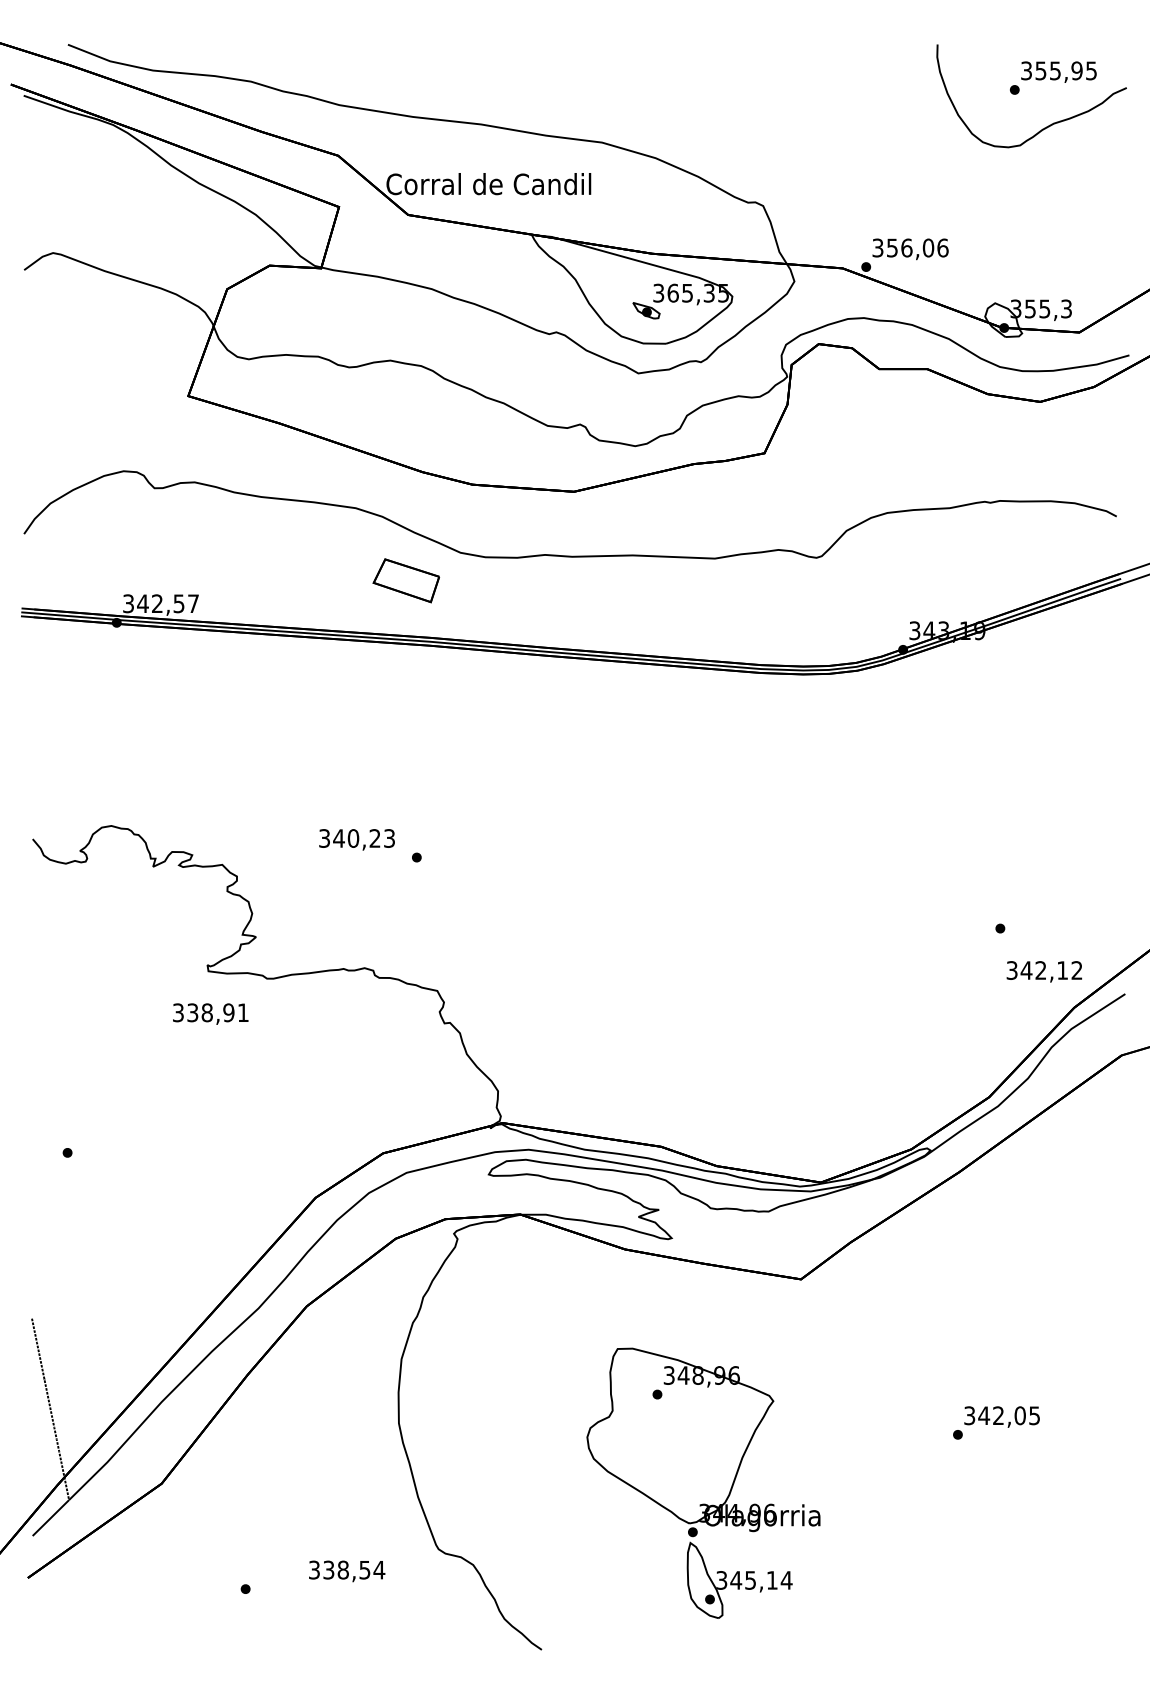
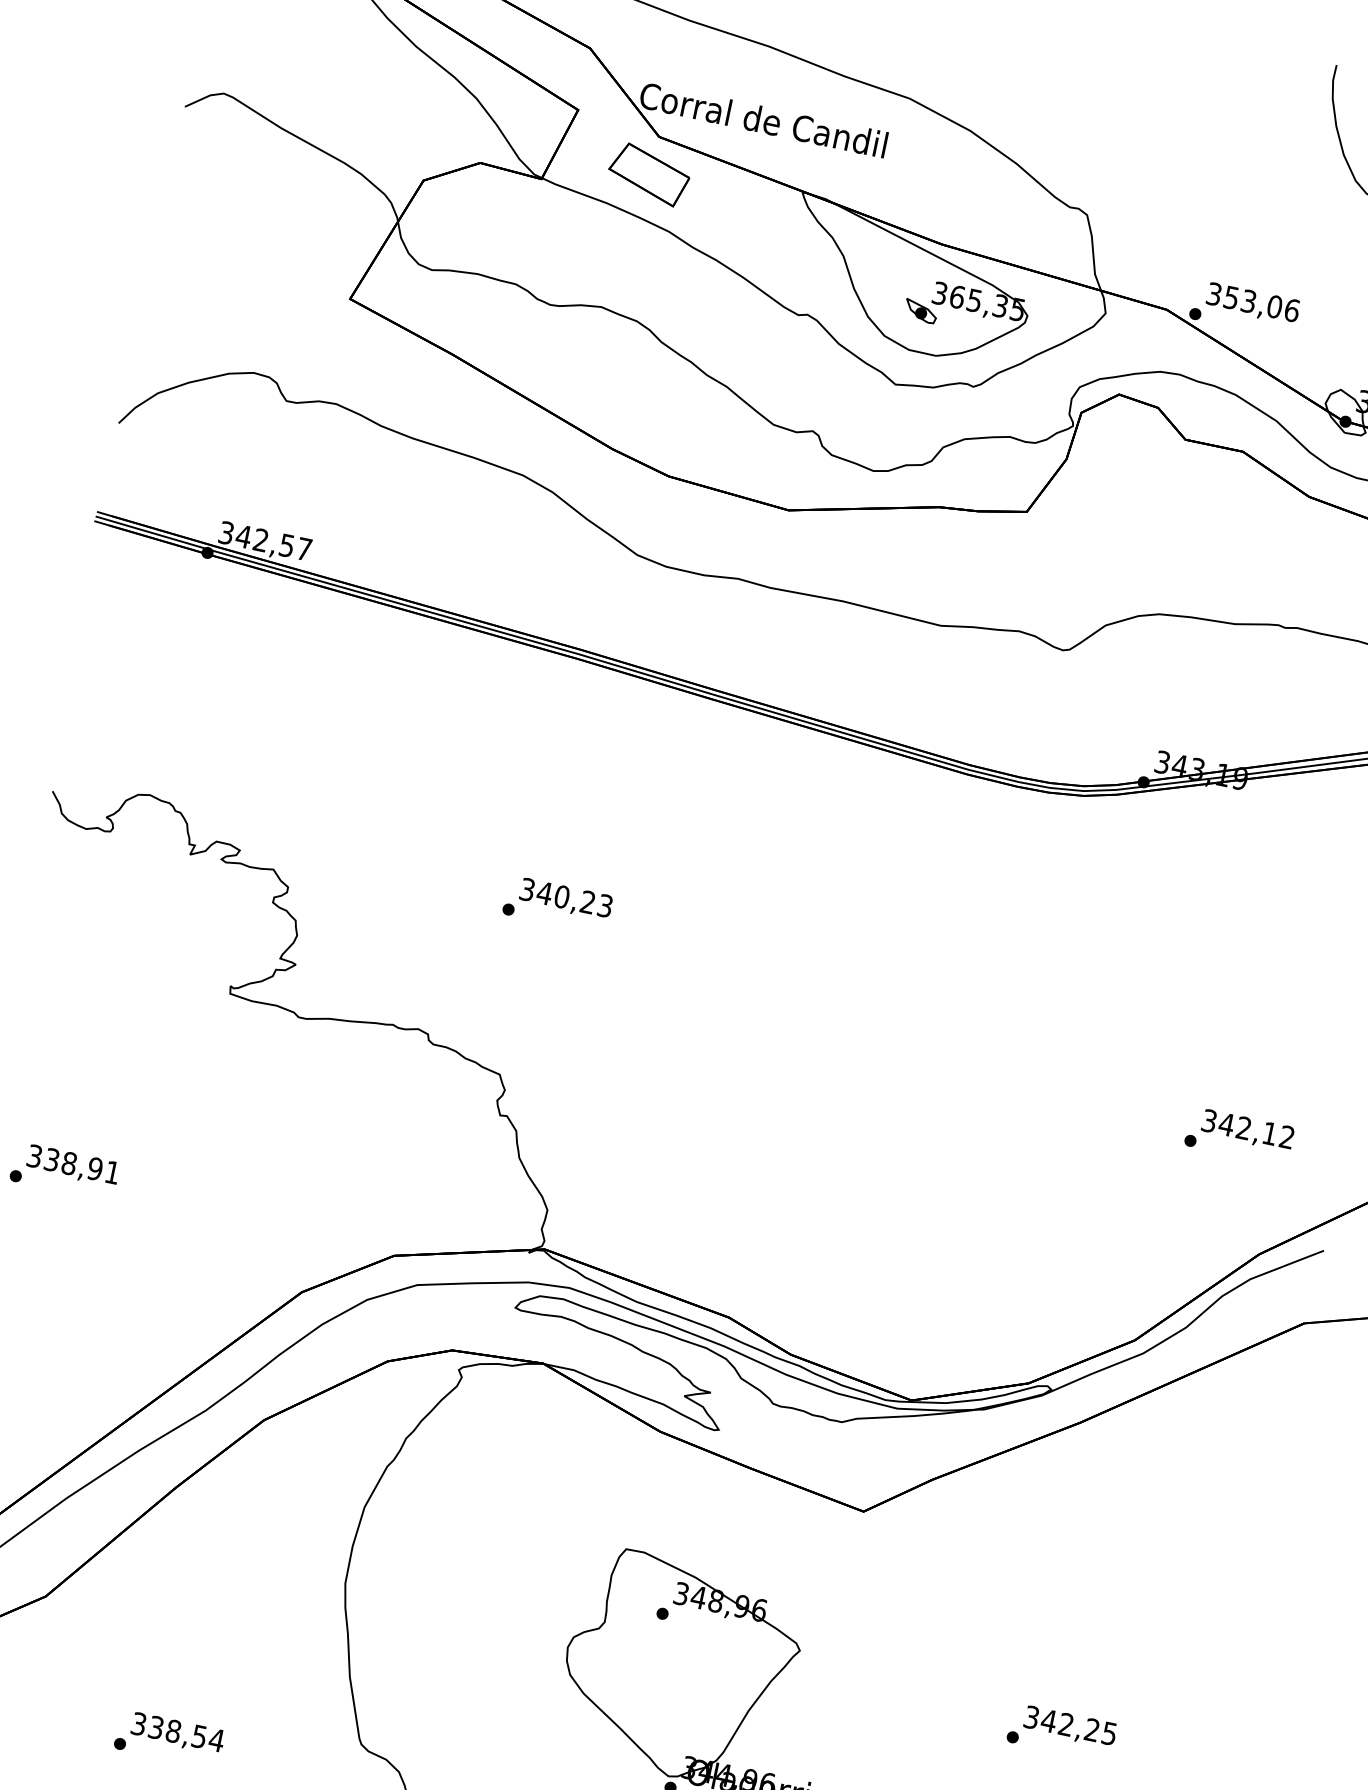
text: (906, 247) -> (1248, 300), 356,06 -> 353,06
part: (406, 580) -> (649, 174), moved
text: (356, 839) -> (565, 898), moved
text: (1043, 971) -> (1246, 1130), moved
text: (210, 1013) -> (73, 1165), moved
text: (1019, 1415) -> (1091, 1729), 342,05 -> 342,25
text: (347, 1571) -> (178, 1734), moved

